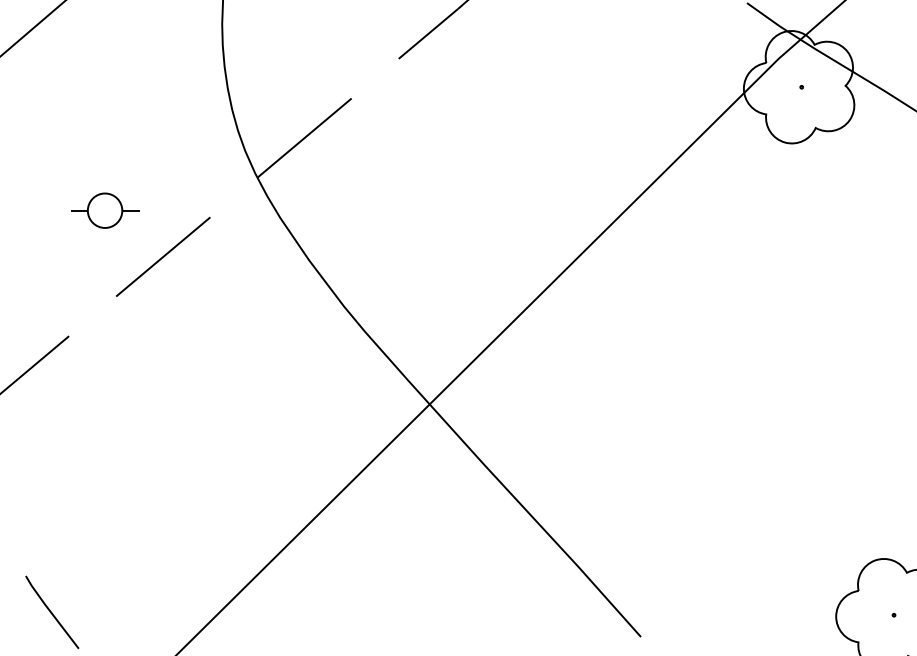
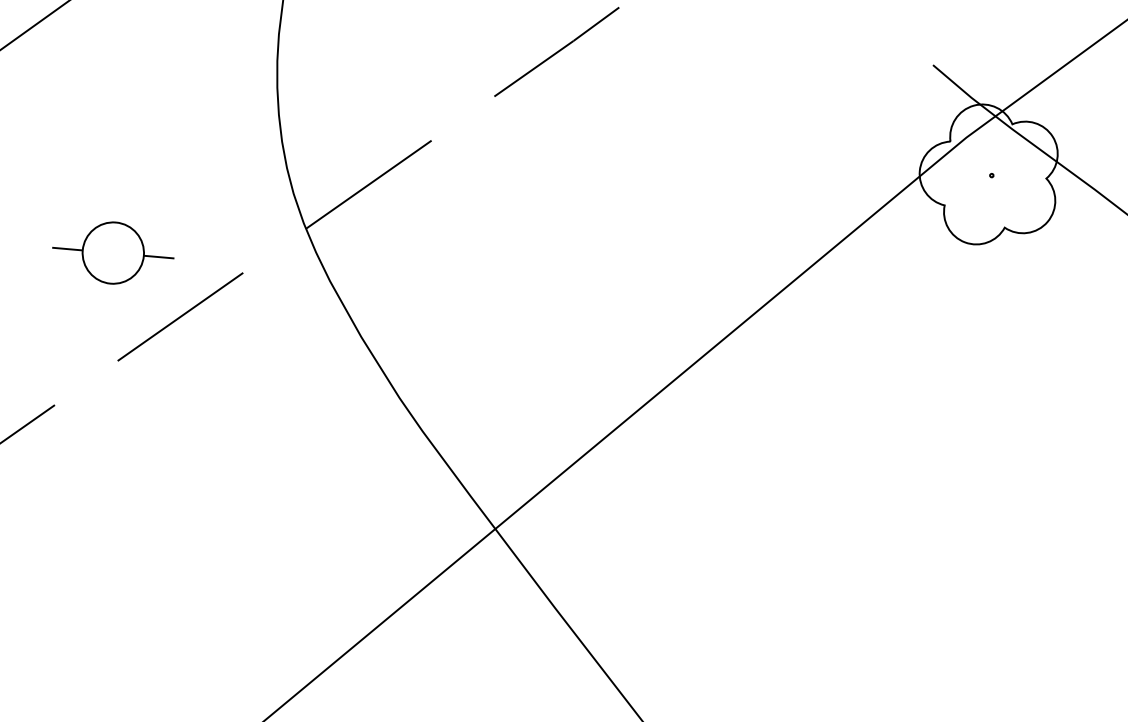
part: (104, 210) -> (112, 252), size x1.43

